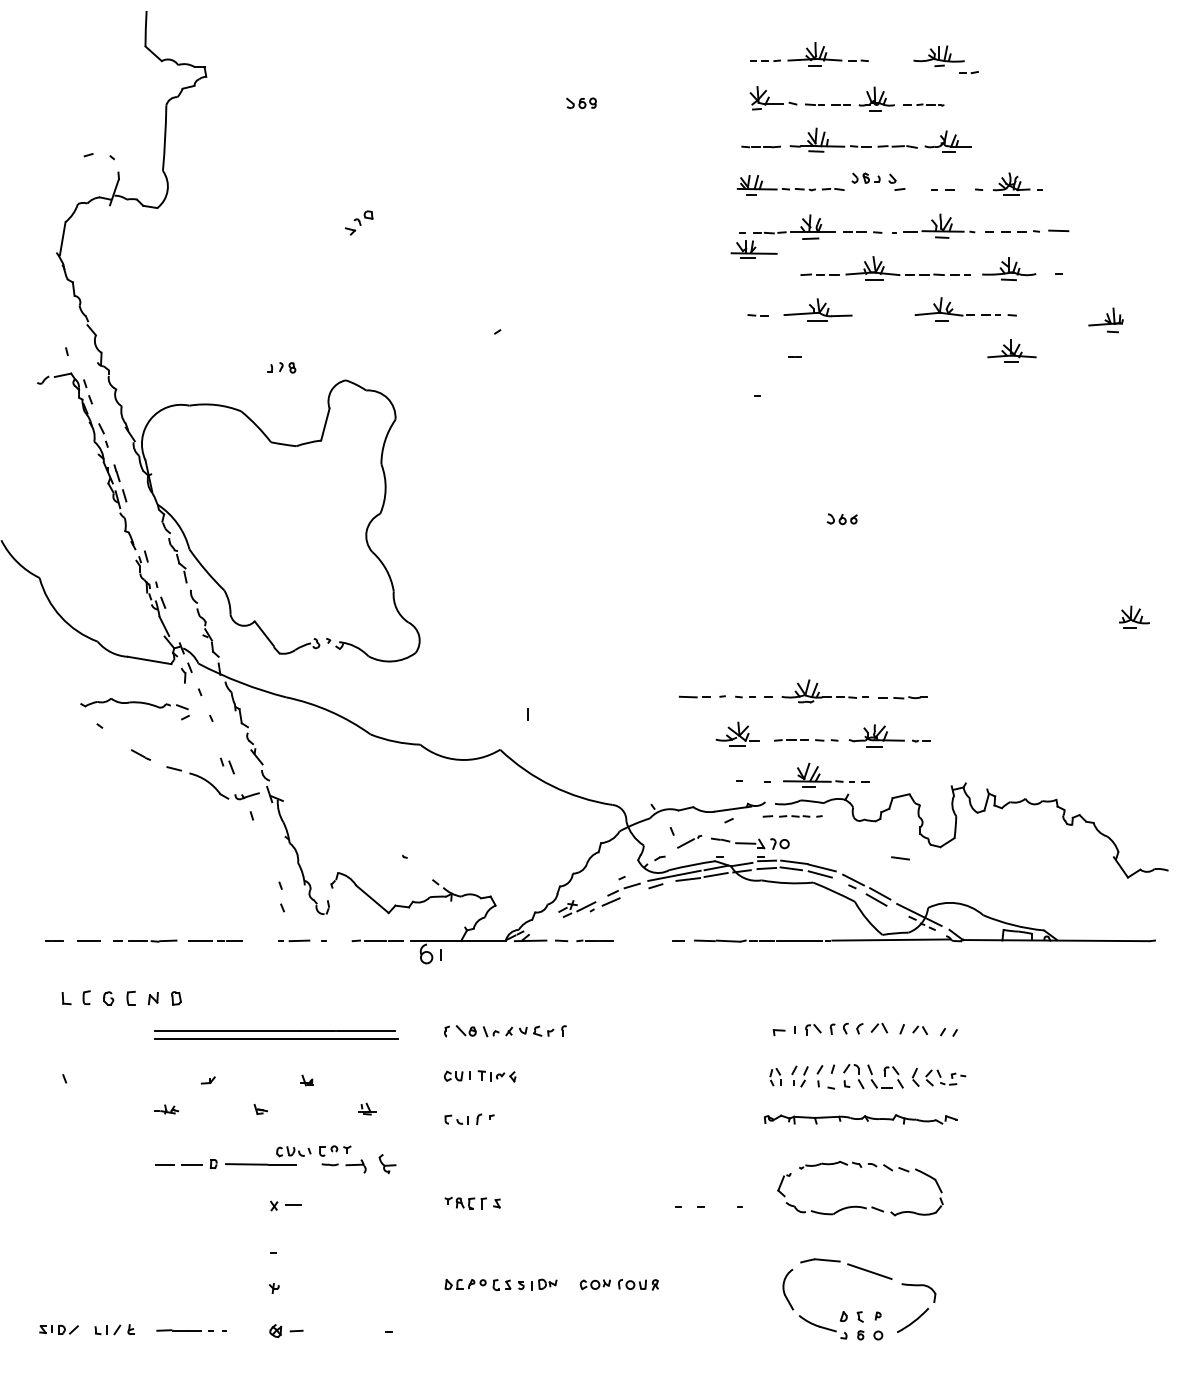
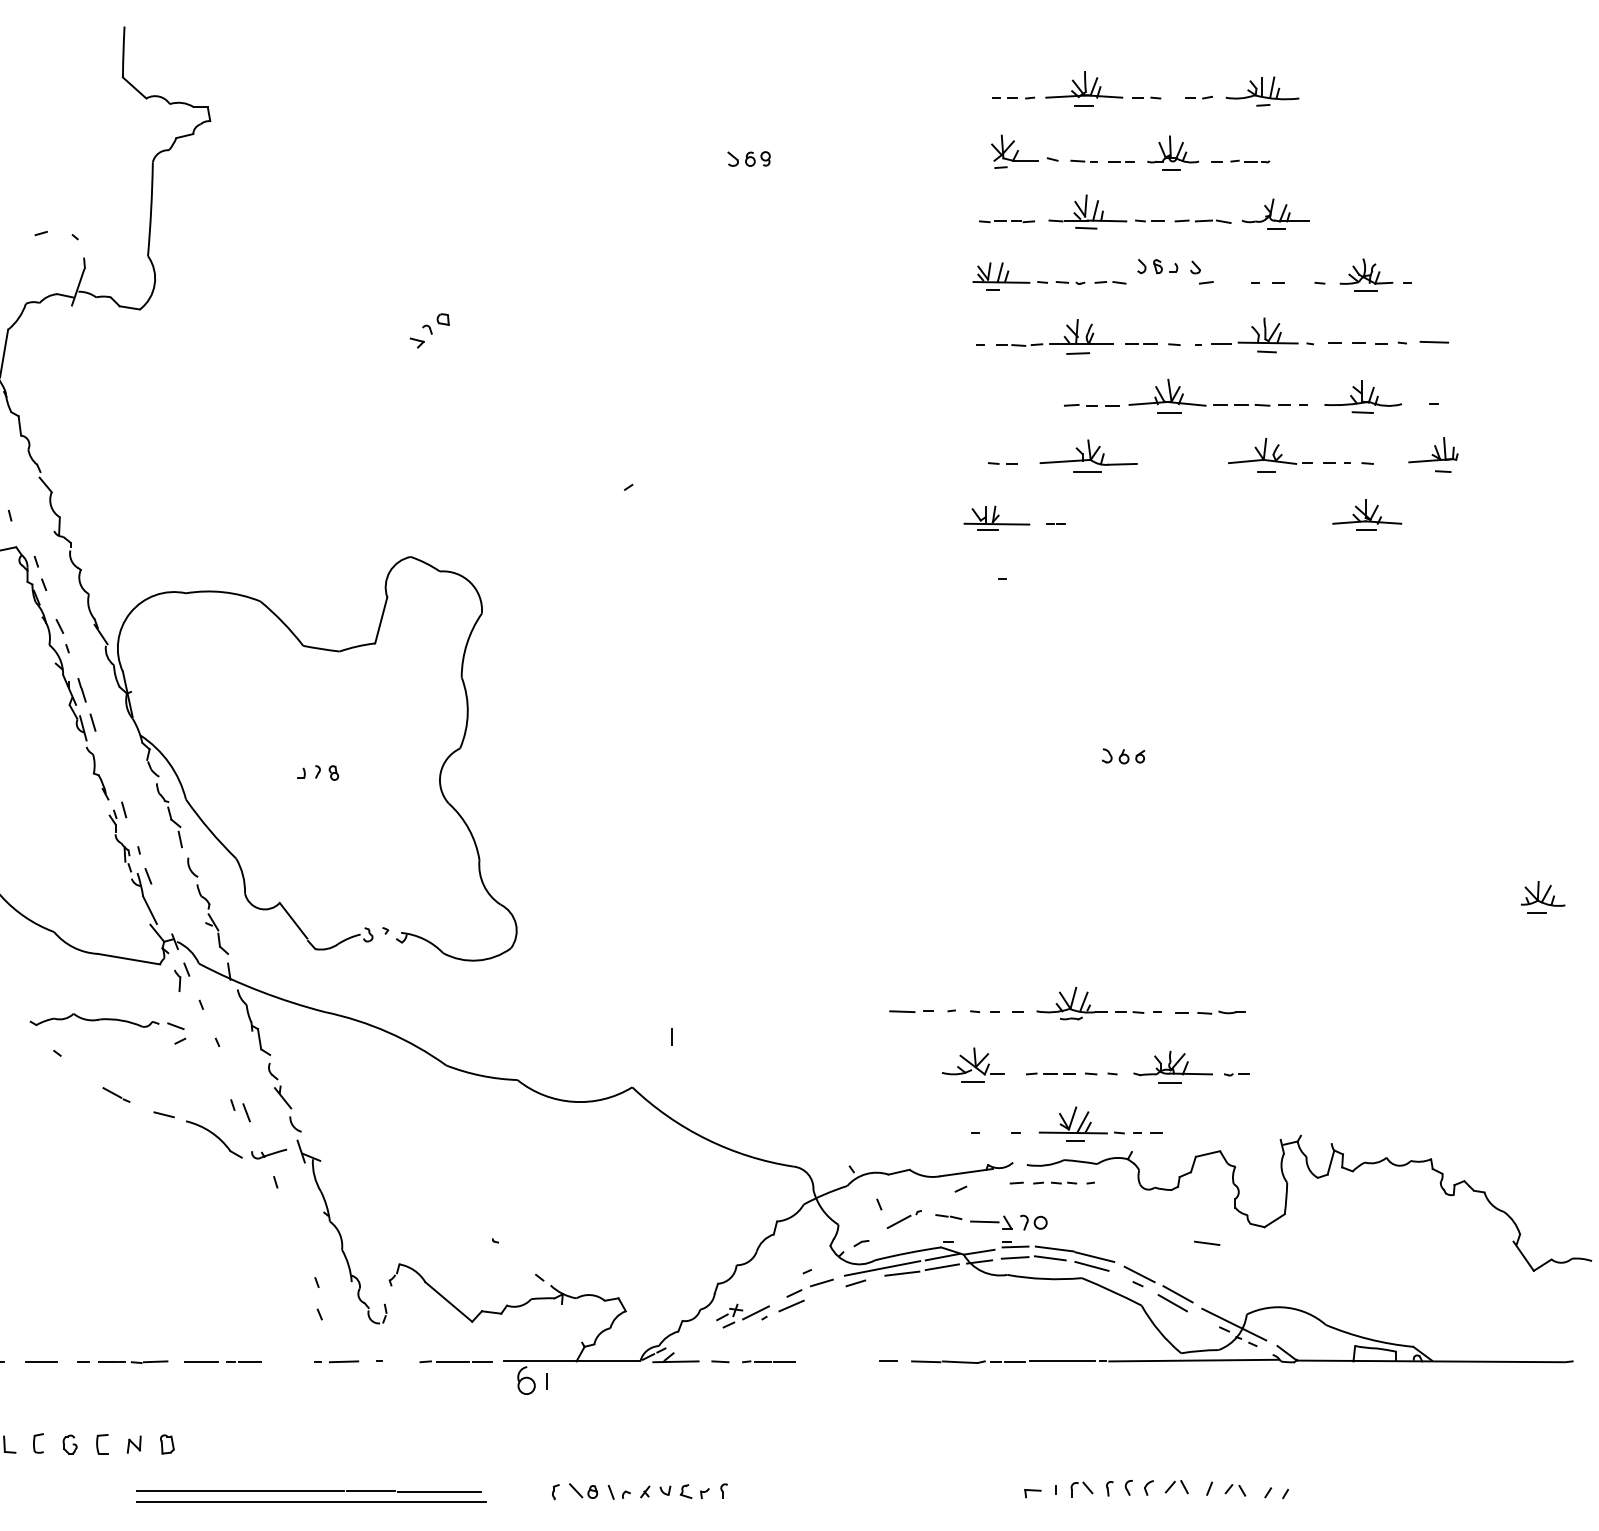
part: (968, 72) -> (1198, 97), moved
part: (753, 249) -> (996, 518), moved
part: (1105, 320) -> (1432, 455), moved
part: (281, 367) -> (318, 772), moved

